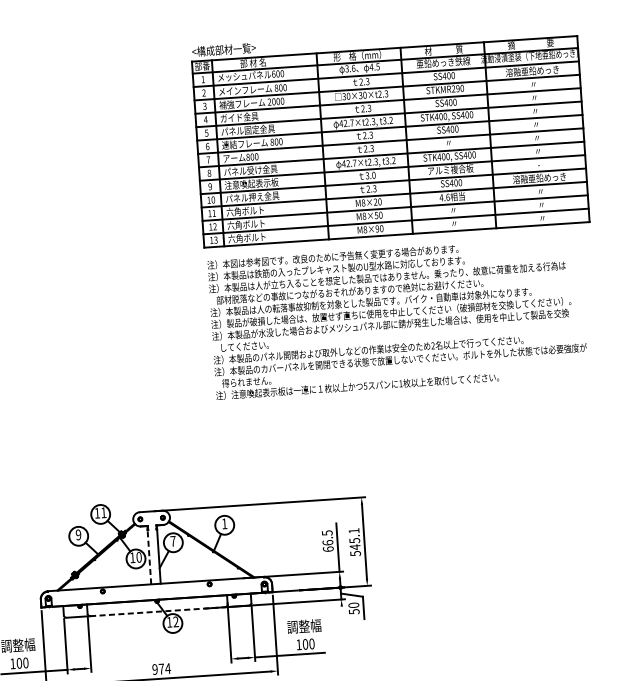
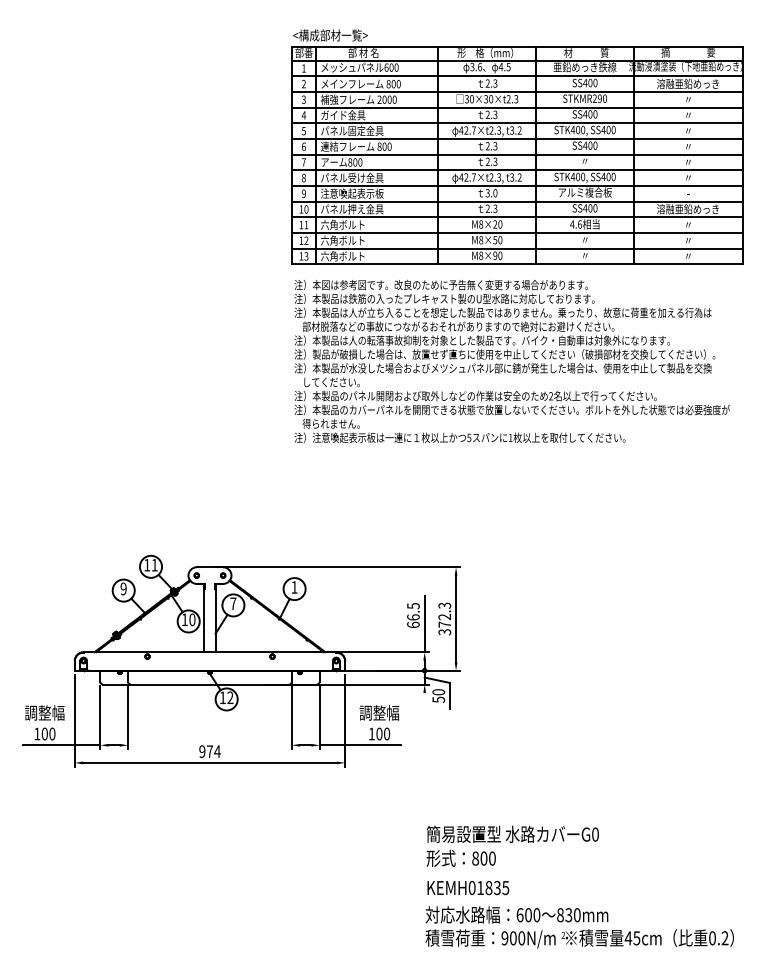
text: (354, 541) -> (444, 618), 545.1 -> 372.3
line: (149, 557) -> (204, 620), dashed -> solid
line: (158, 611) -> (210, 684), dashed -> solid

